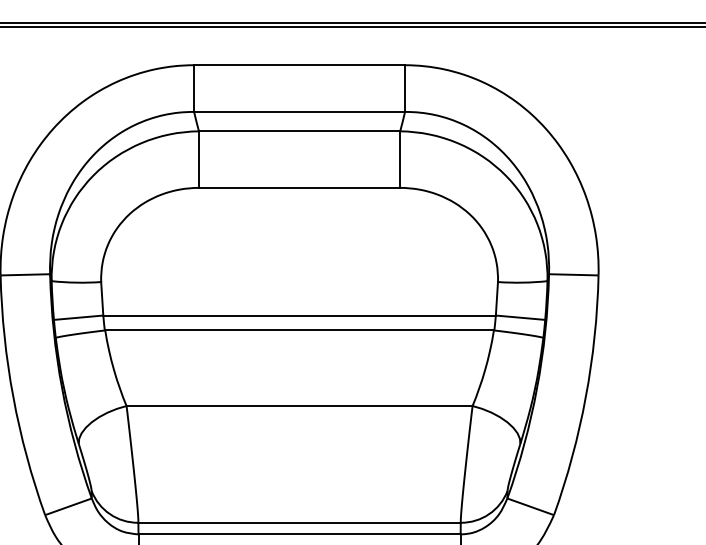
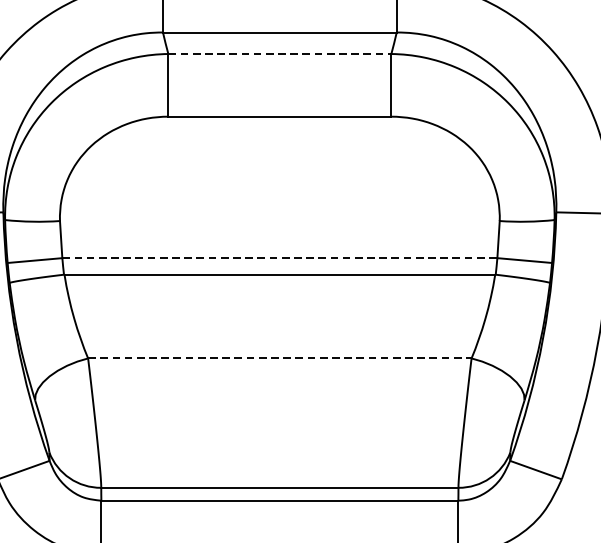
line: (299, 131) -> (279, 54), solid -> dashed
line: (300, 315) -> (280, 258), solid -> dashed
line: (300, 406) -> (280, 358), solid -> dashed

